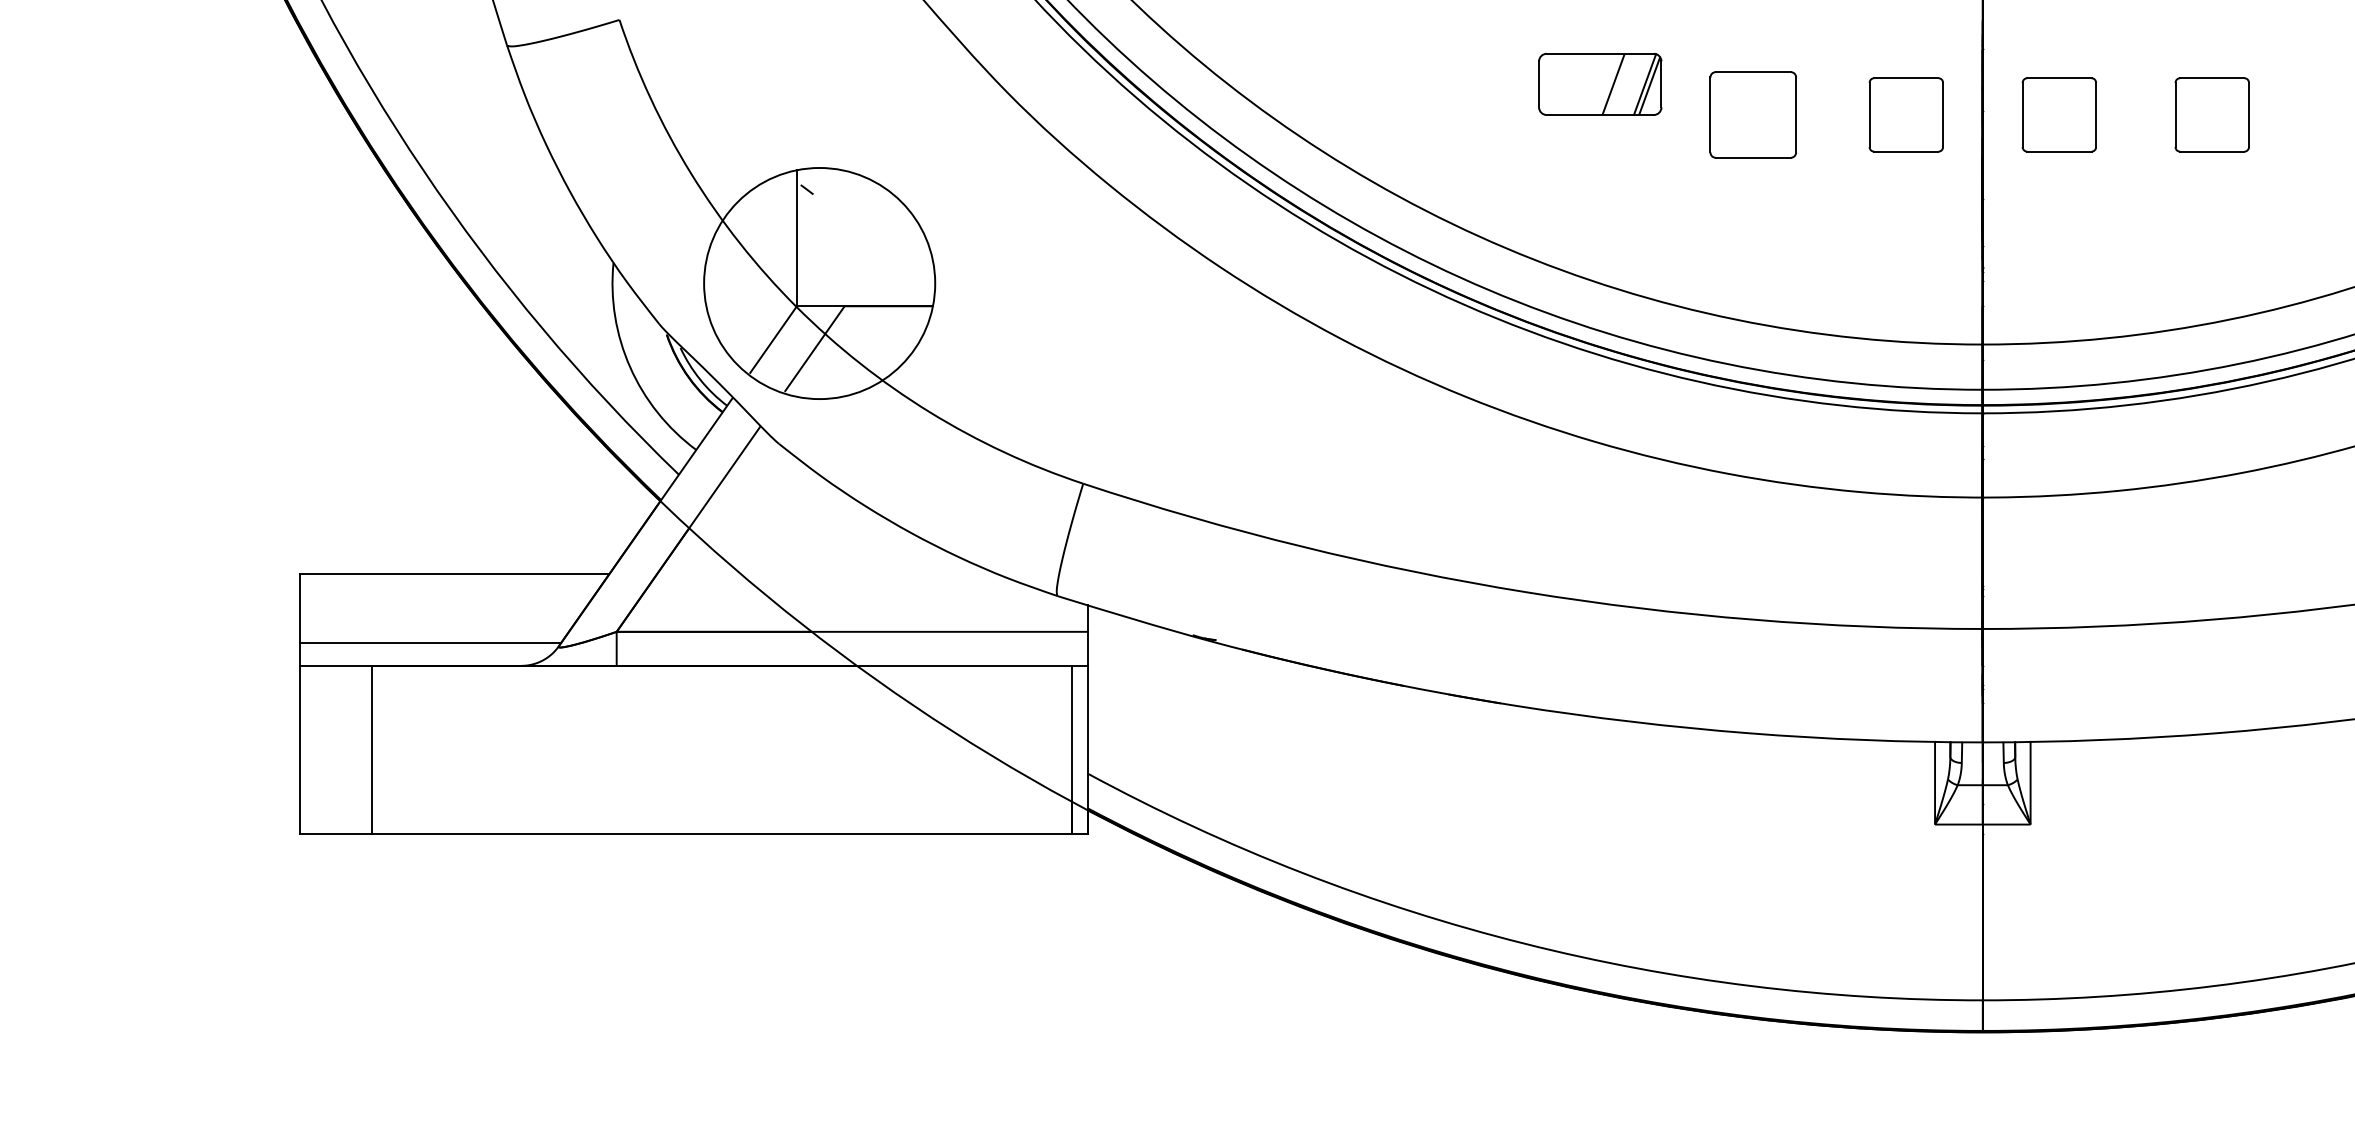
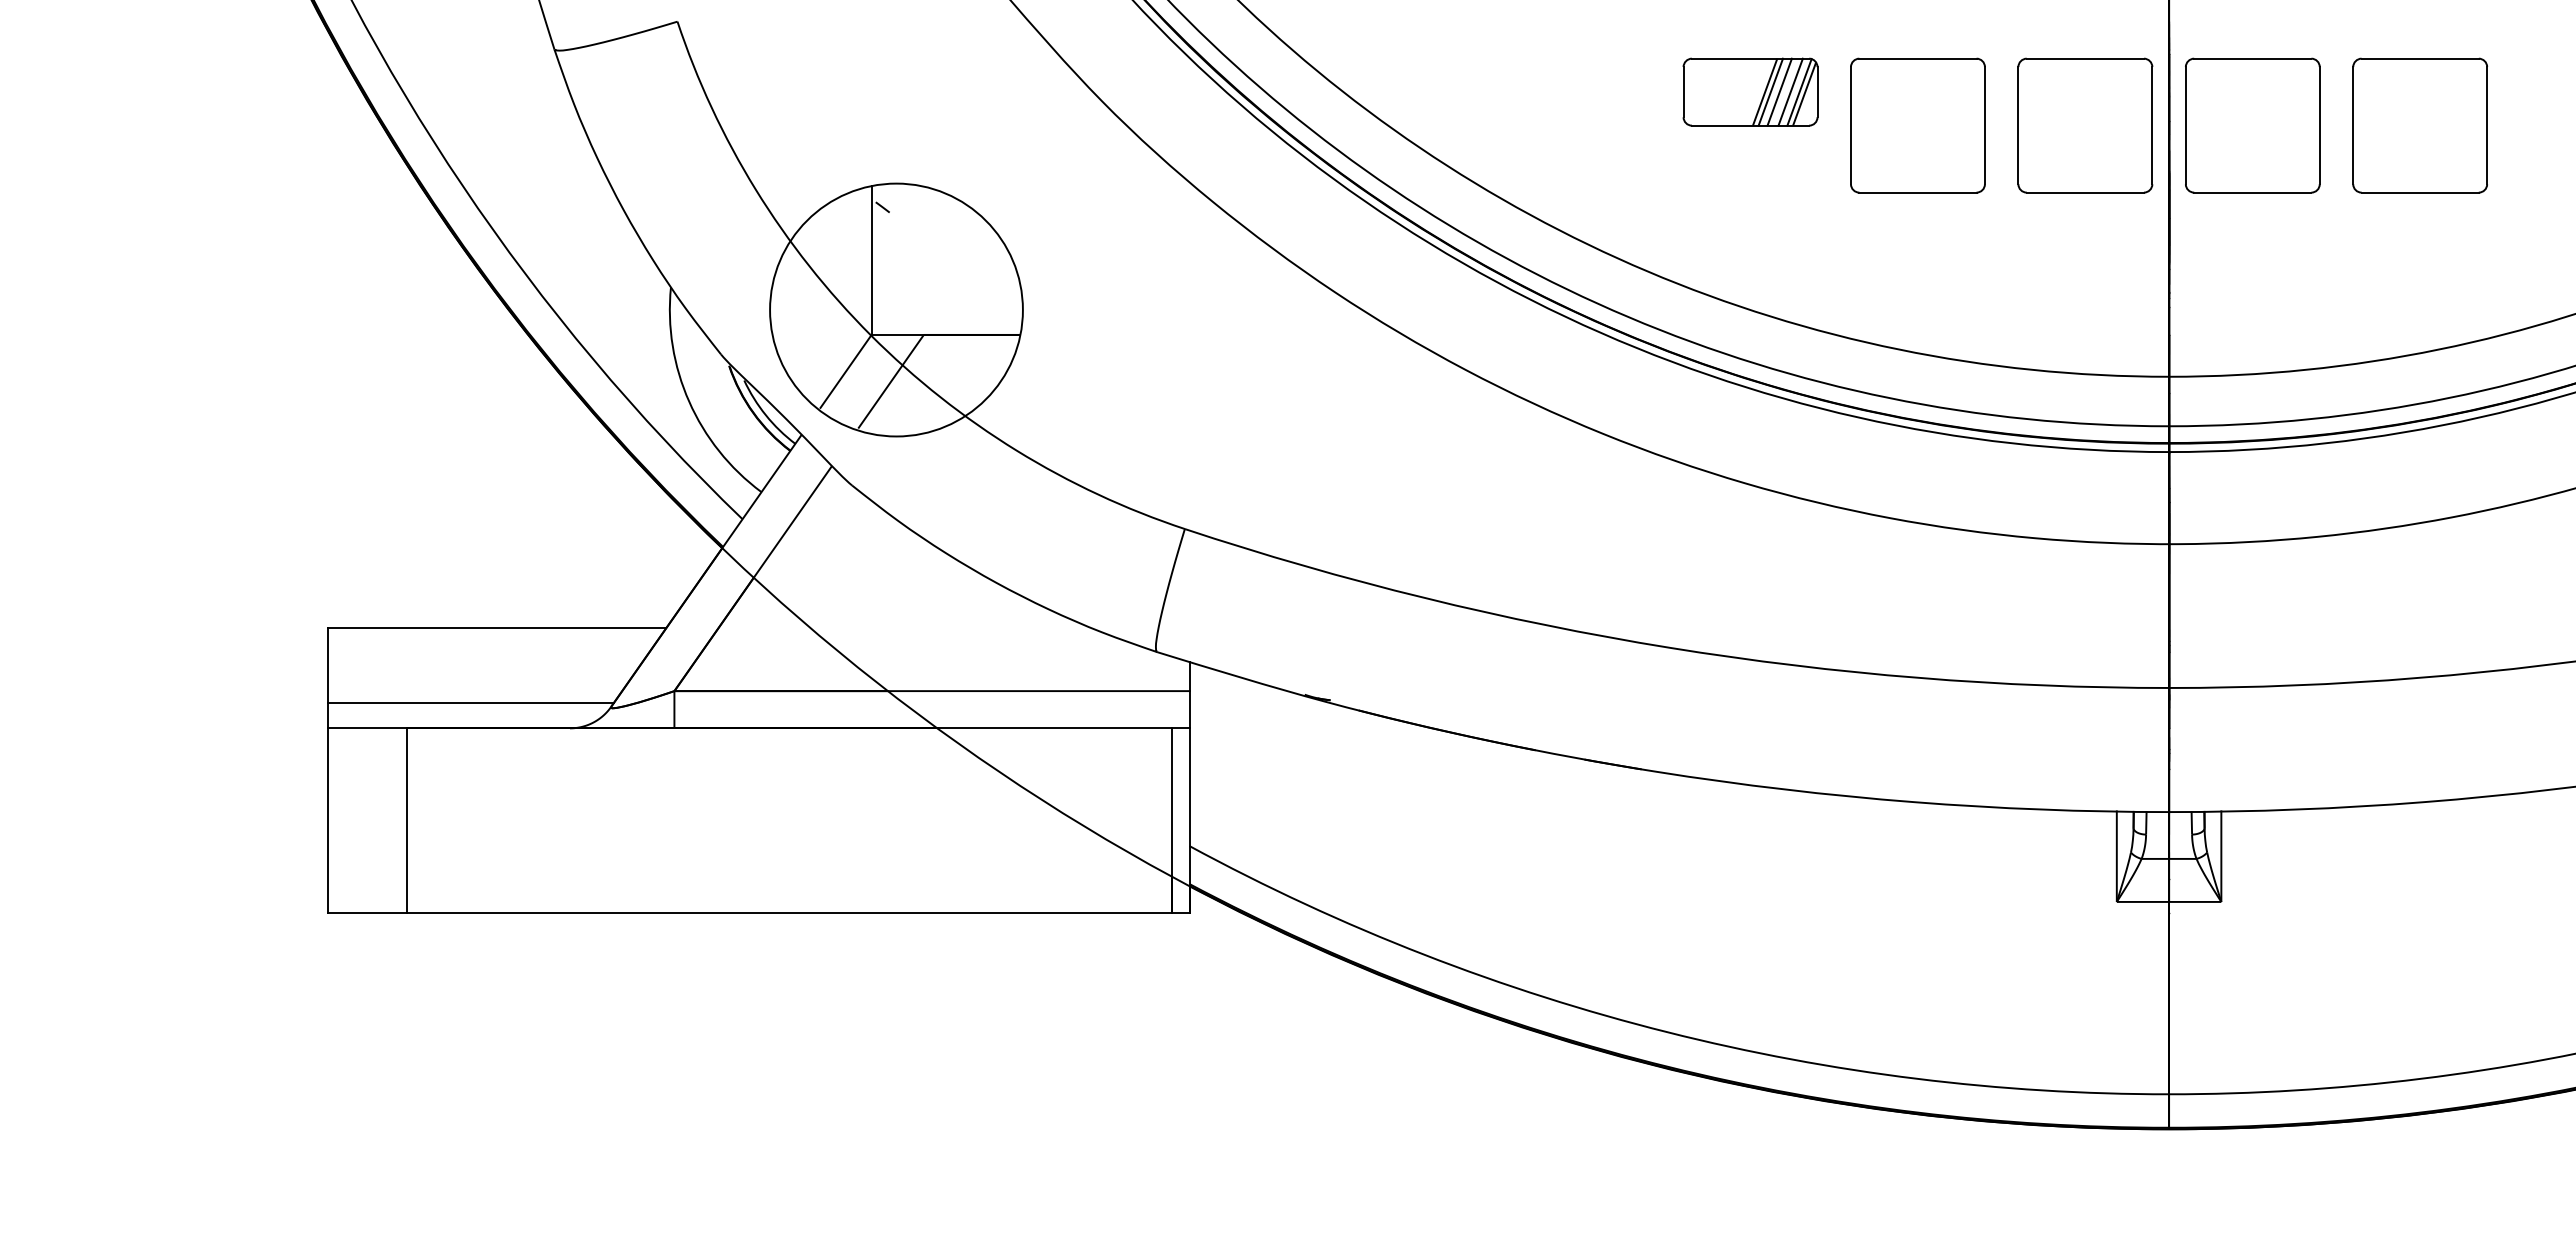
line: (1618, 83) -> (1770, 91), added
line: (1626, 83) -> (1779, 91), added
line: (1636, 83) -> (1790, 91), added
part: (1752, 114) -> (1917, 125), size x1.43
part: (1906, 114) -> (2085, 125), size x1.67
part: (2059, 114) -> (2252, 125), size x1.67
part: (2211, 114) -> (2419, 125), size x1.67

